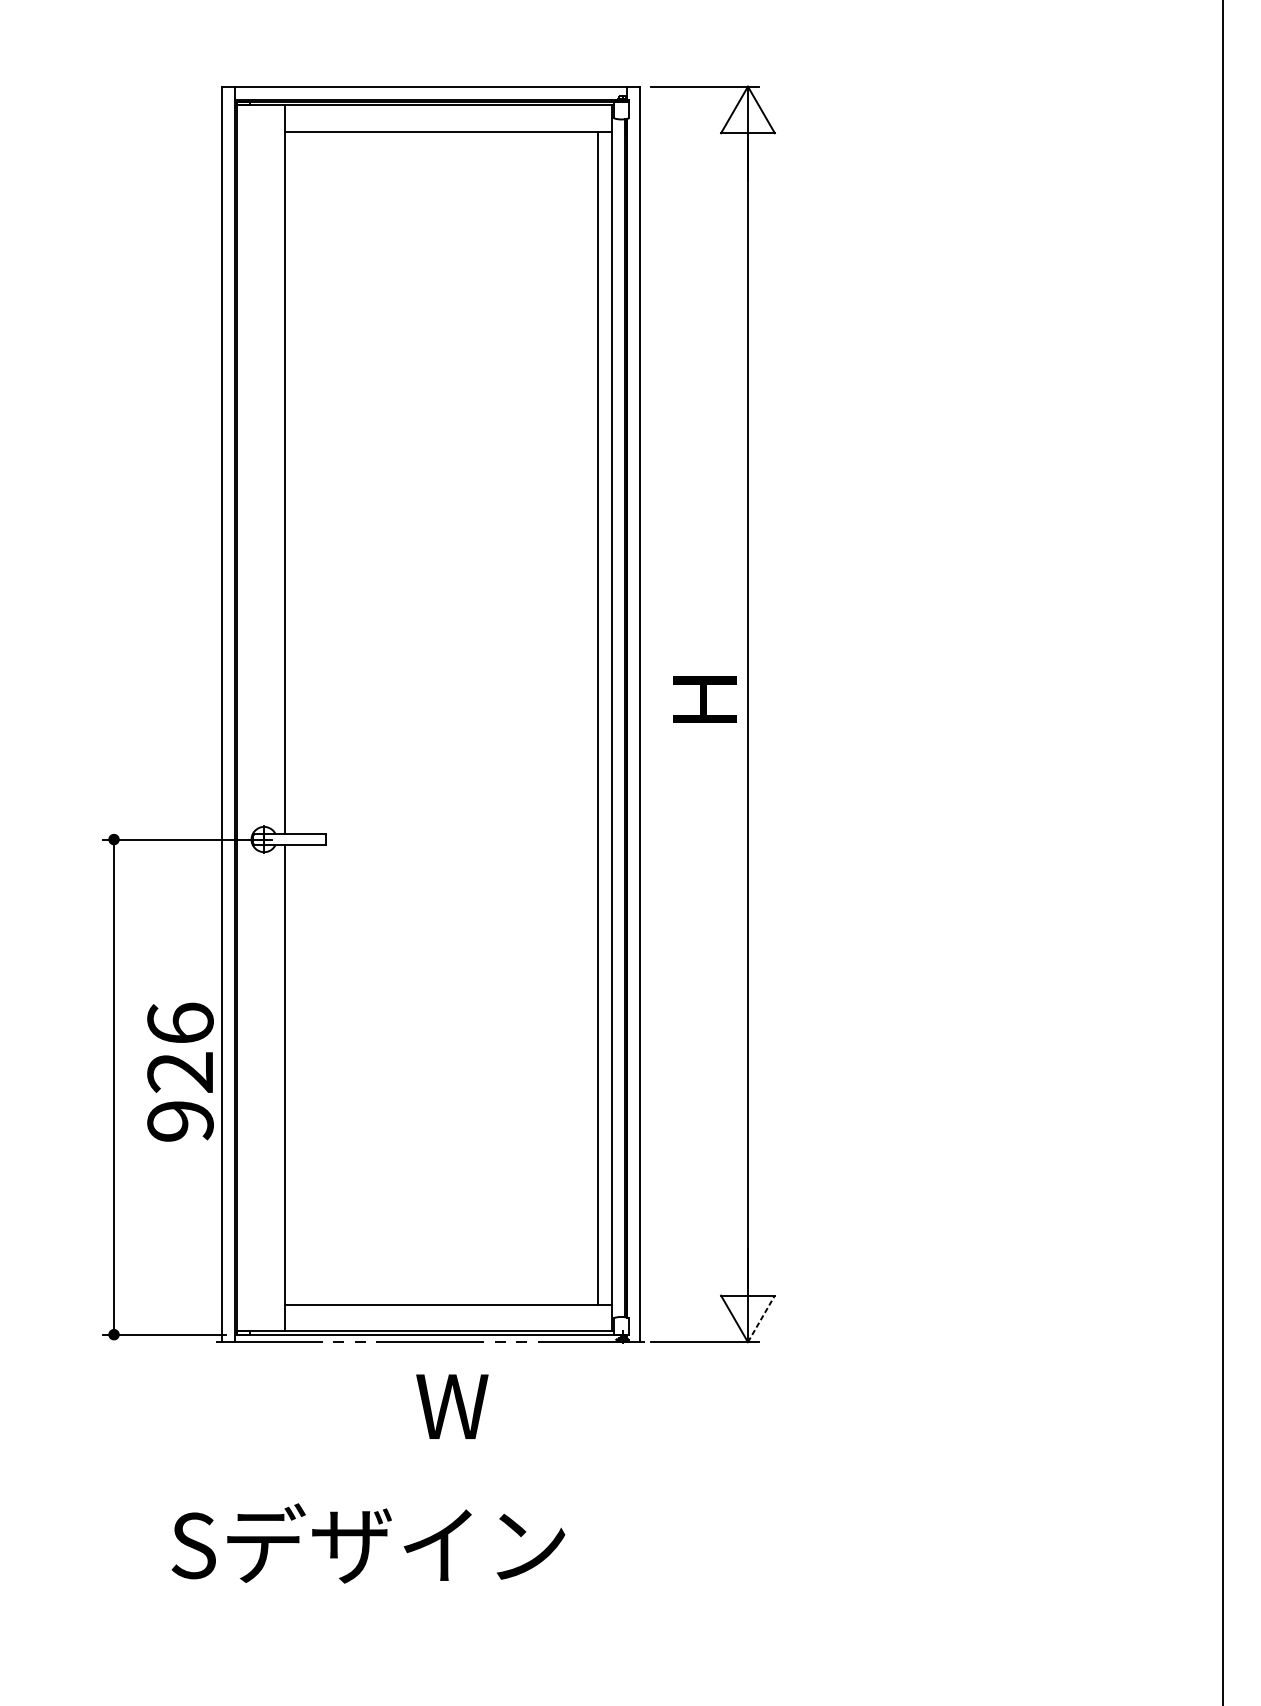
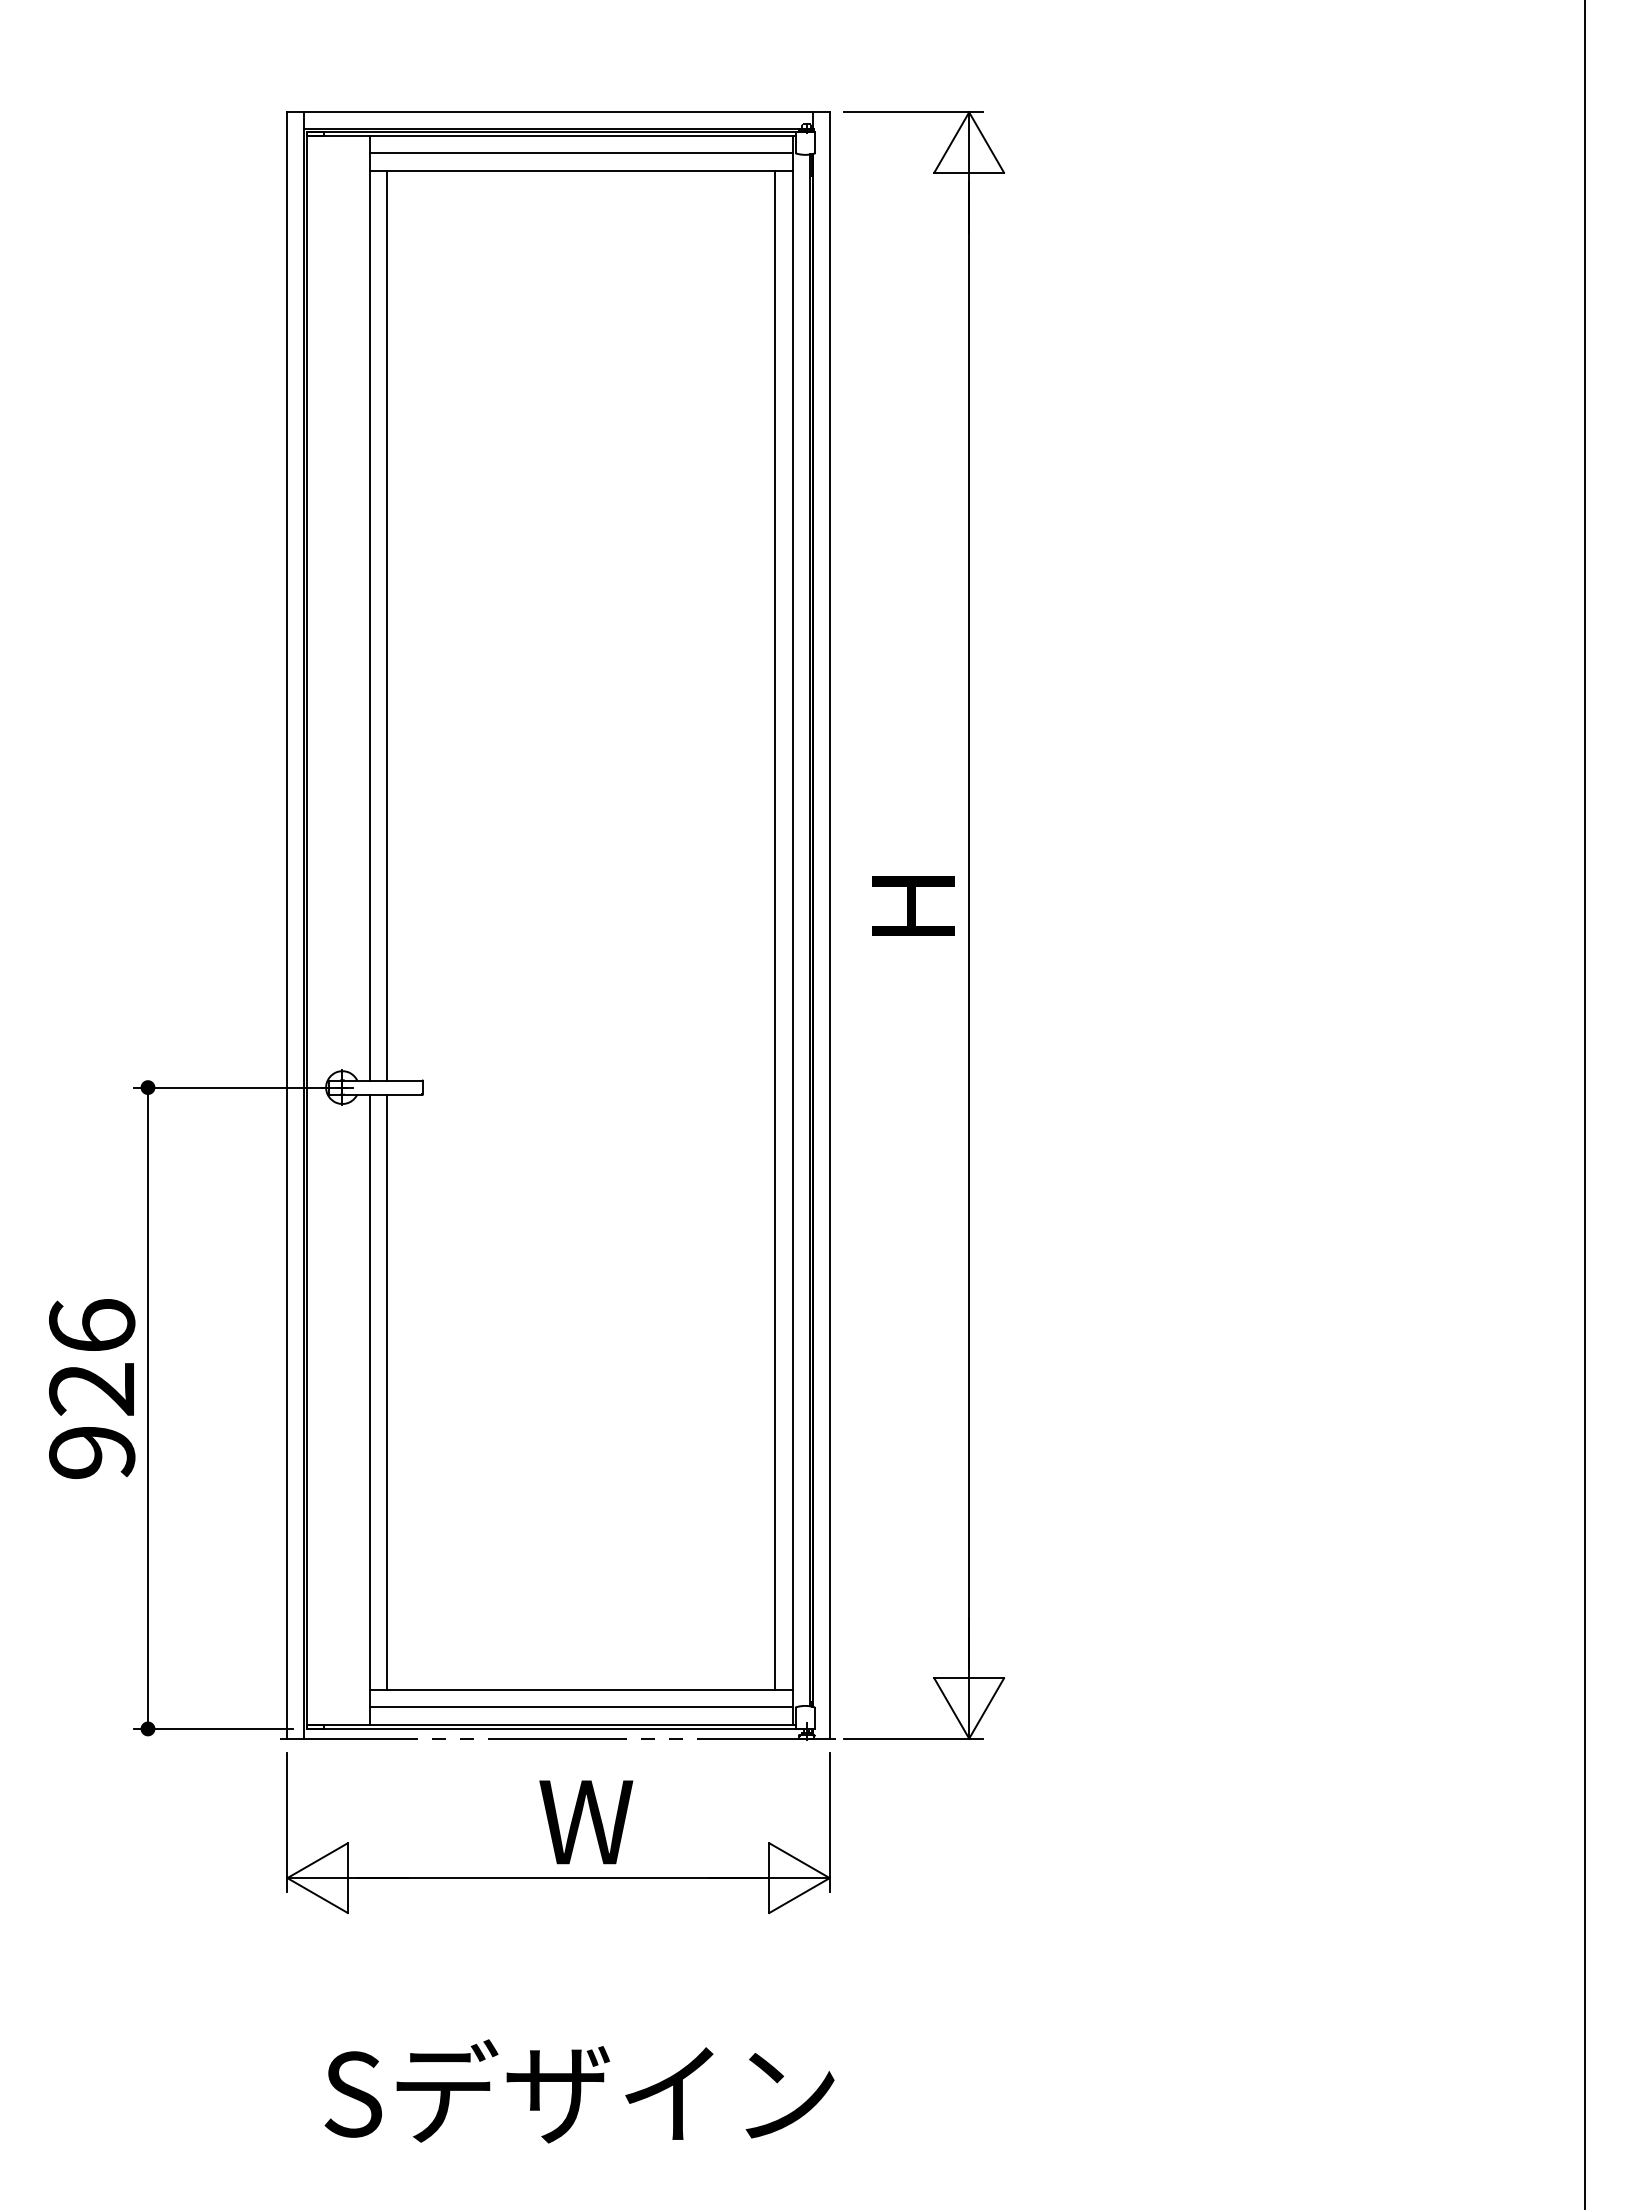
line: (447, 118) -> (580, 153), added
line: (298, 482) -> (387, 625), added
text: (180, 1071) -> (92, 1388), moved
line: (298, 1074) -> (387, 1391), added
line: (447, 1318) -> (580, 1707), added
line: (761, 1318) -> (986, 1708), dashed -> solid
part: (430, 1449) -> (558, 1877), added
text: (368, 1543) -> (579, 2091), moved

